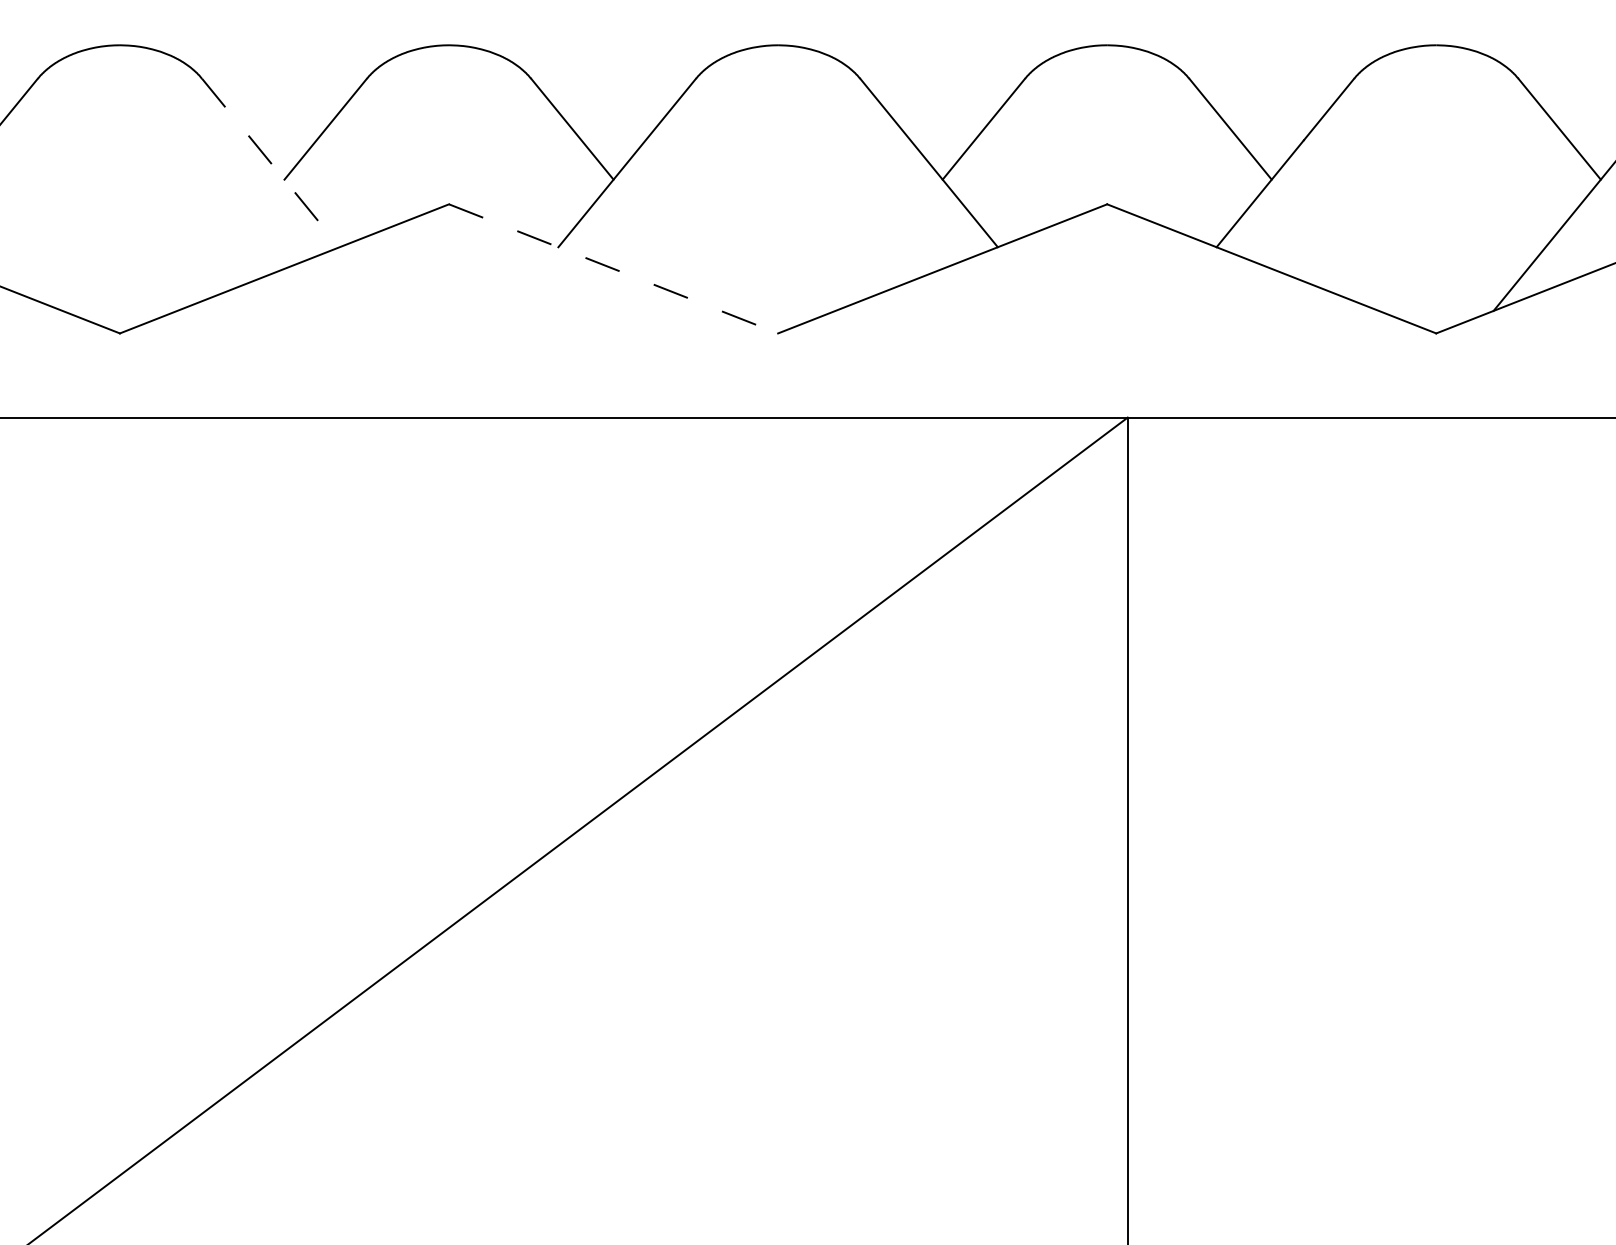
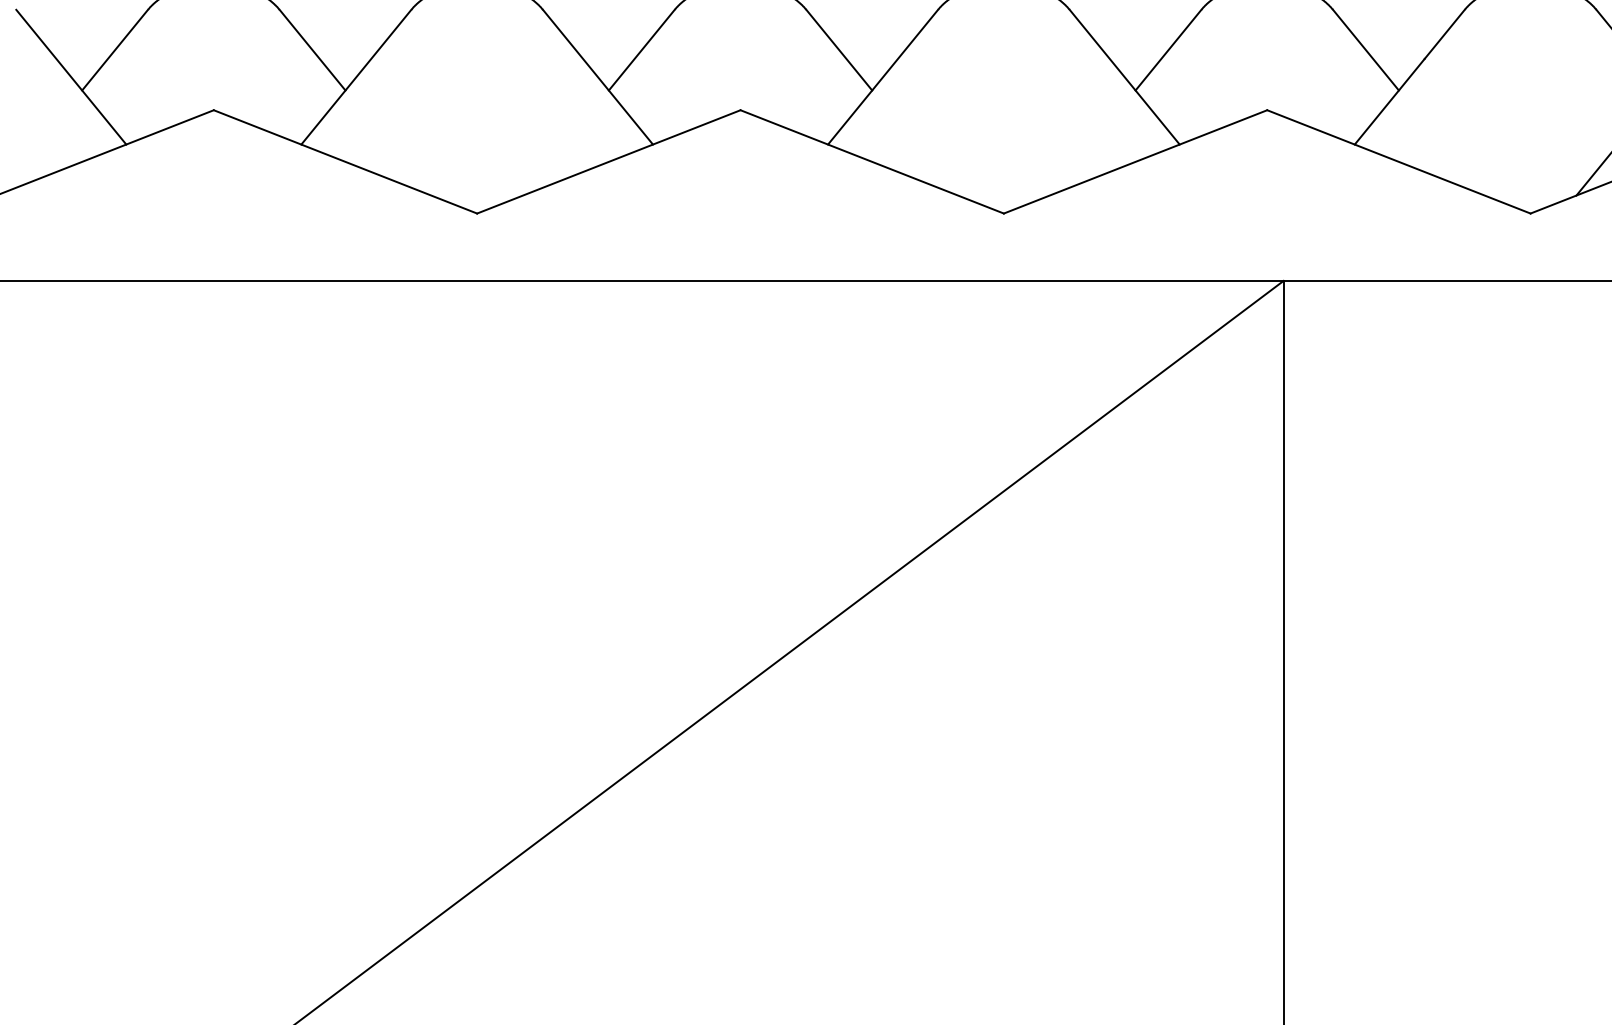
line: (271, 163) -> (598, 77), dashed -> solid
line: (613, 269) -> (872, 162), dashed -> solid

